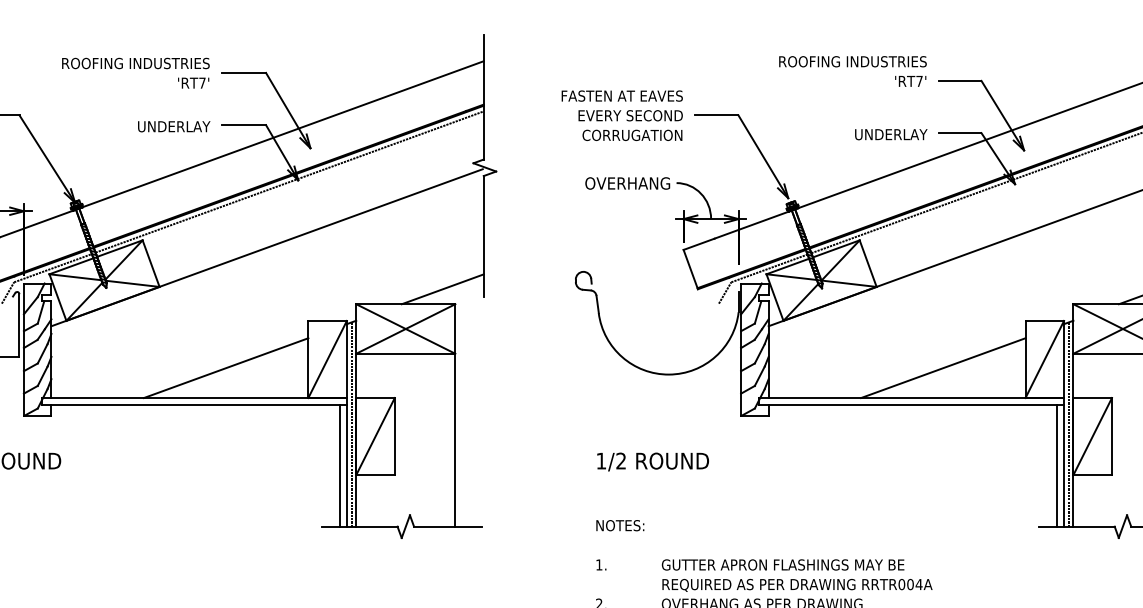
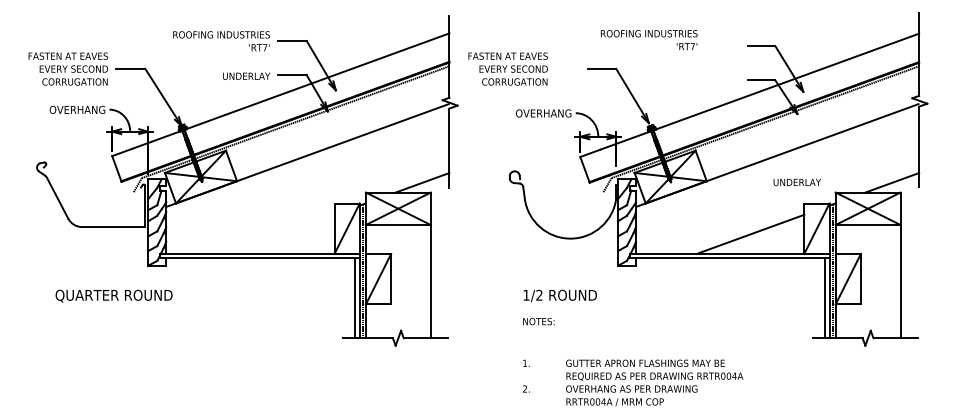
text: (853, 72) -> (649, 40), moved
text: (621, 114) -> (507, 68), moved
text: (890, 134) -> (796, 182), moved
line: (225, 368) -> (280, 234), removed
text: (619, 525) -> (538, 321), moved

